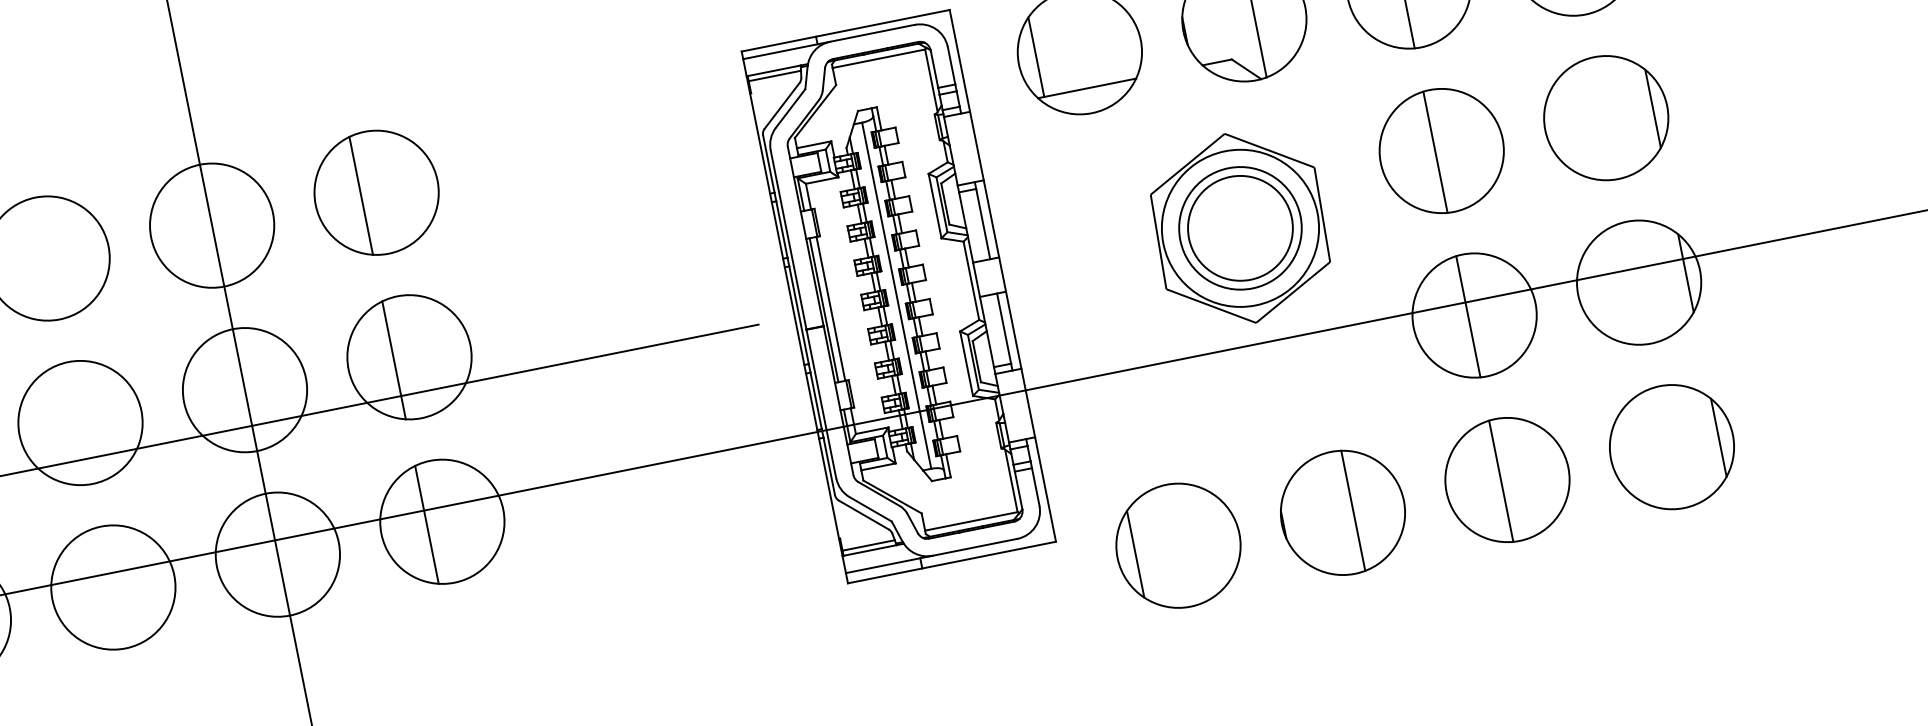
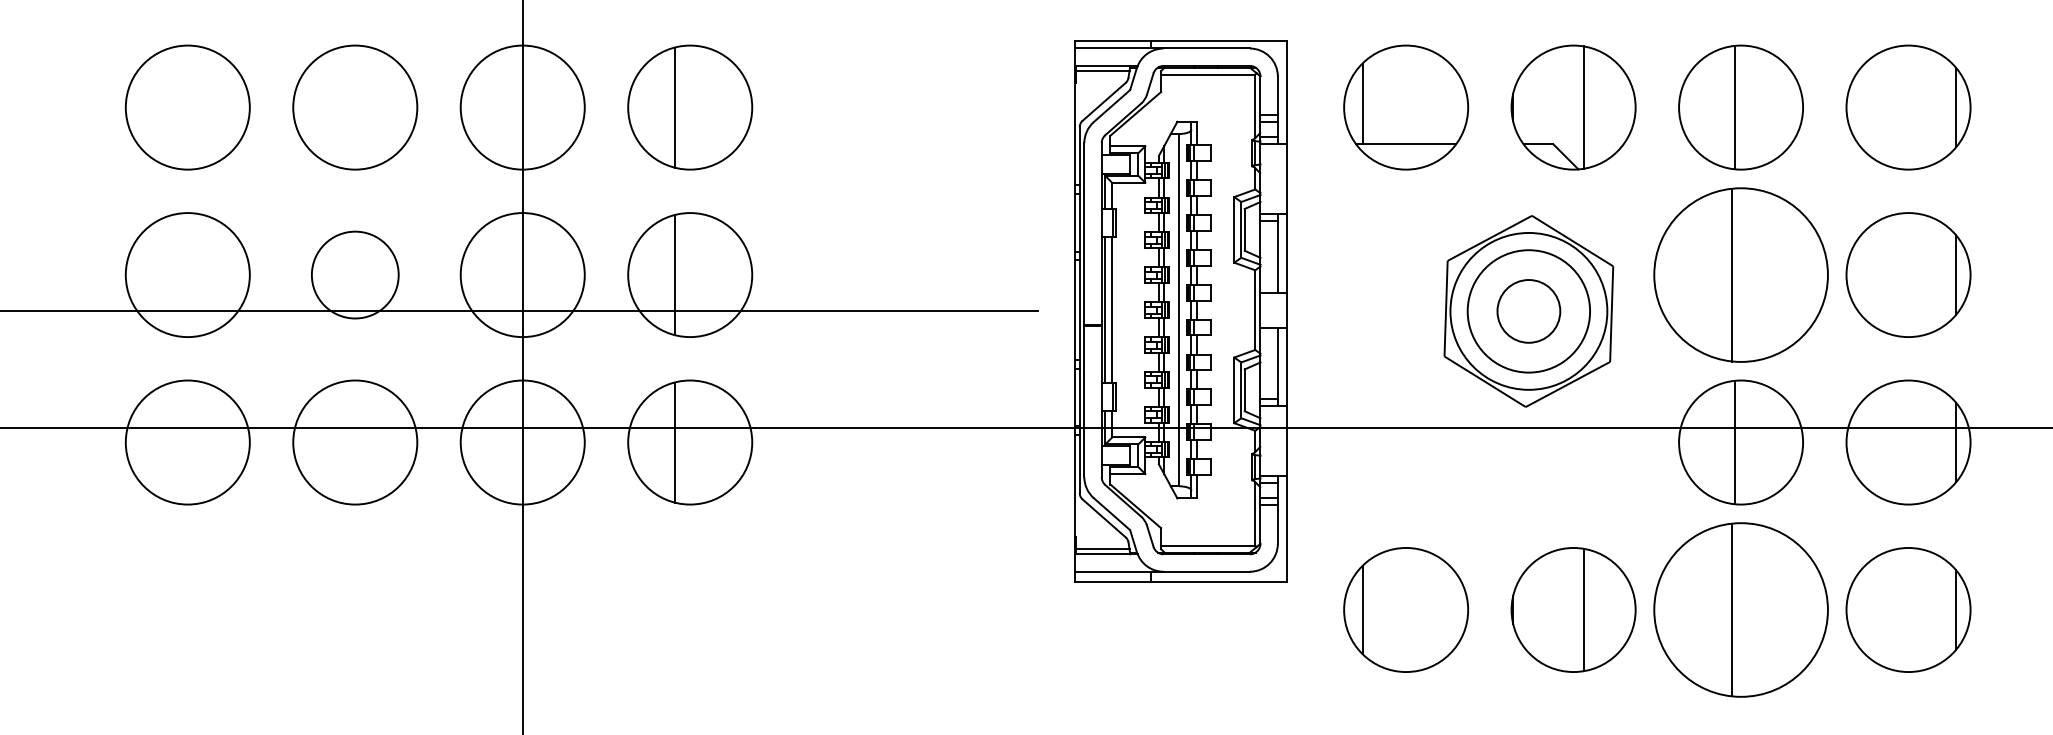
part: (1441, 150) -> (1740, 274), size x1.4
circle: (1240, 228) -> (1528, 311), size x0.6
circle: (80, 423) -> (355, 275), size x0.7
part: (1506, 479) -> (1740, 609), size x1.4

